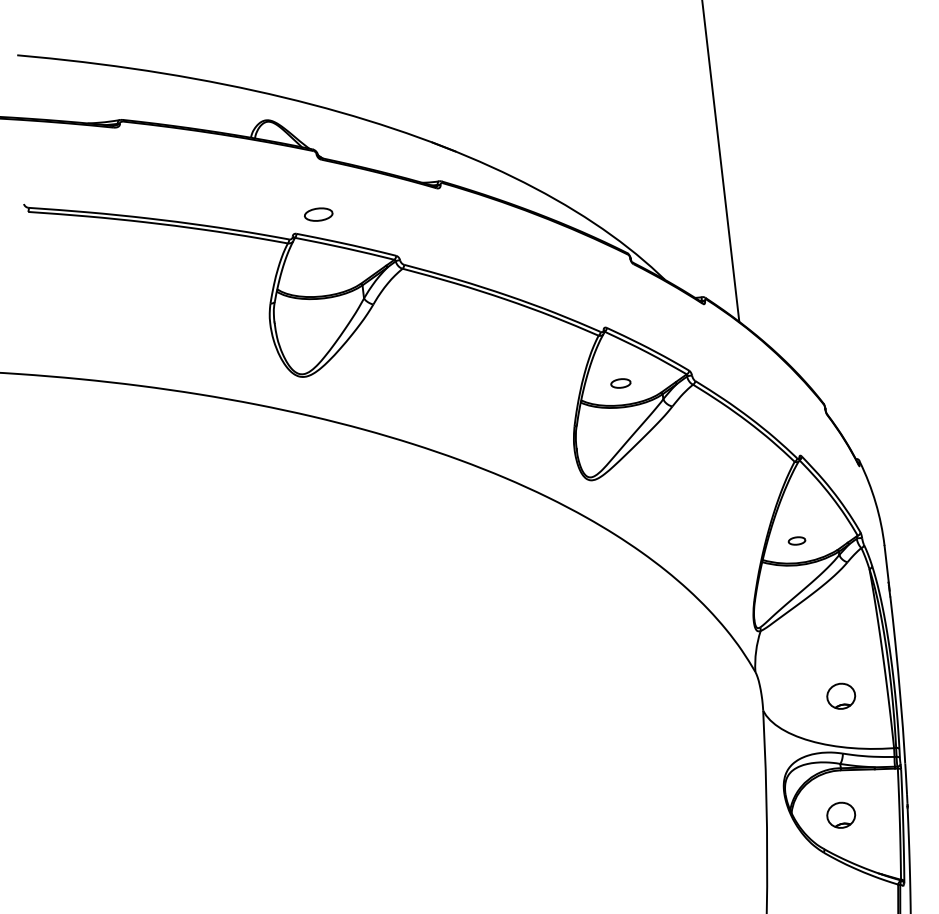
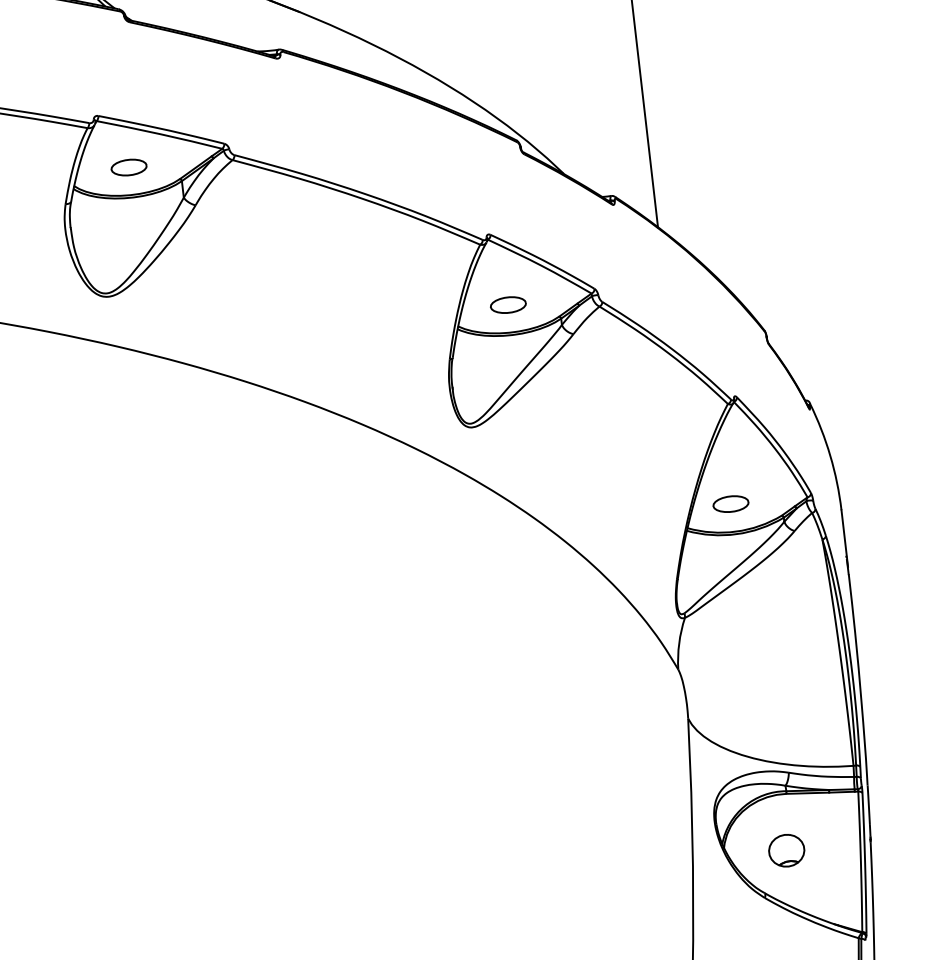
part: (318, 214) -> (128, 167), moved
part: (620, 383) -> (507, 305), size x1.43
part: (796, 540) -> (730, 503), size x1.67
part: (841, 695) -> (787, 699), removed

